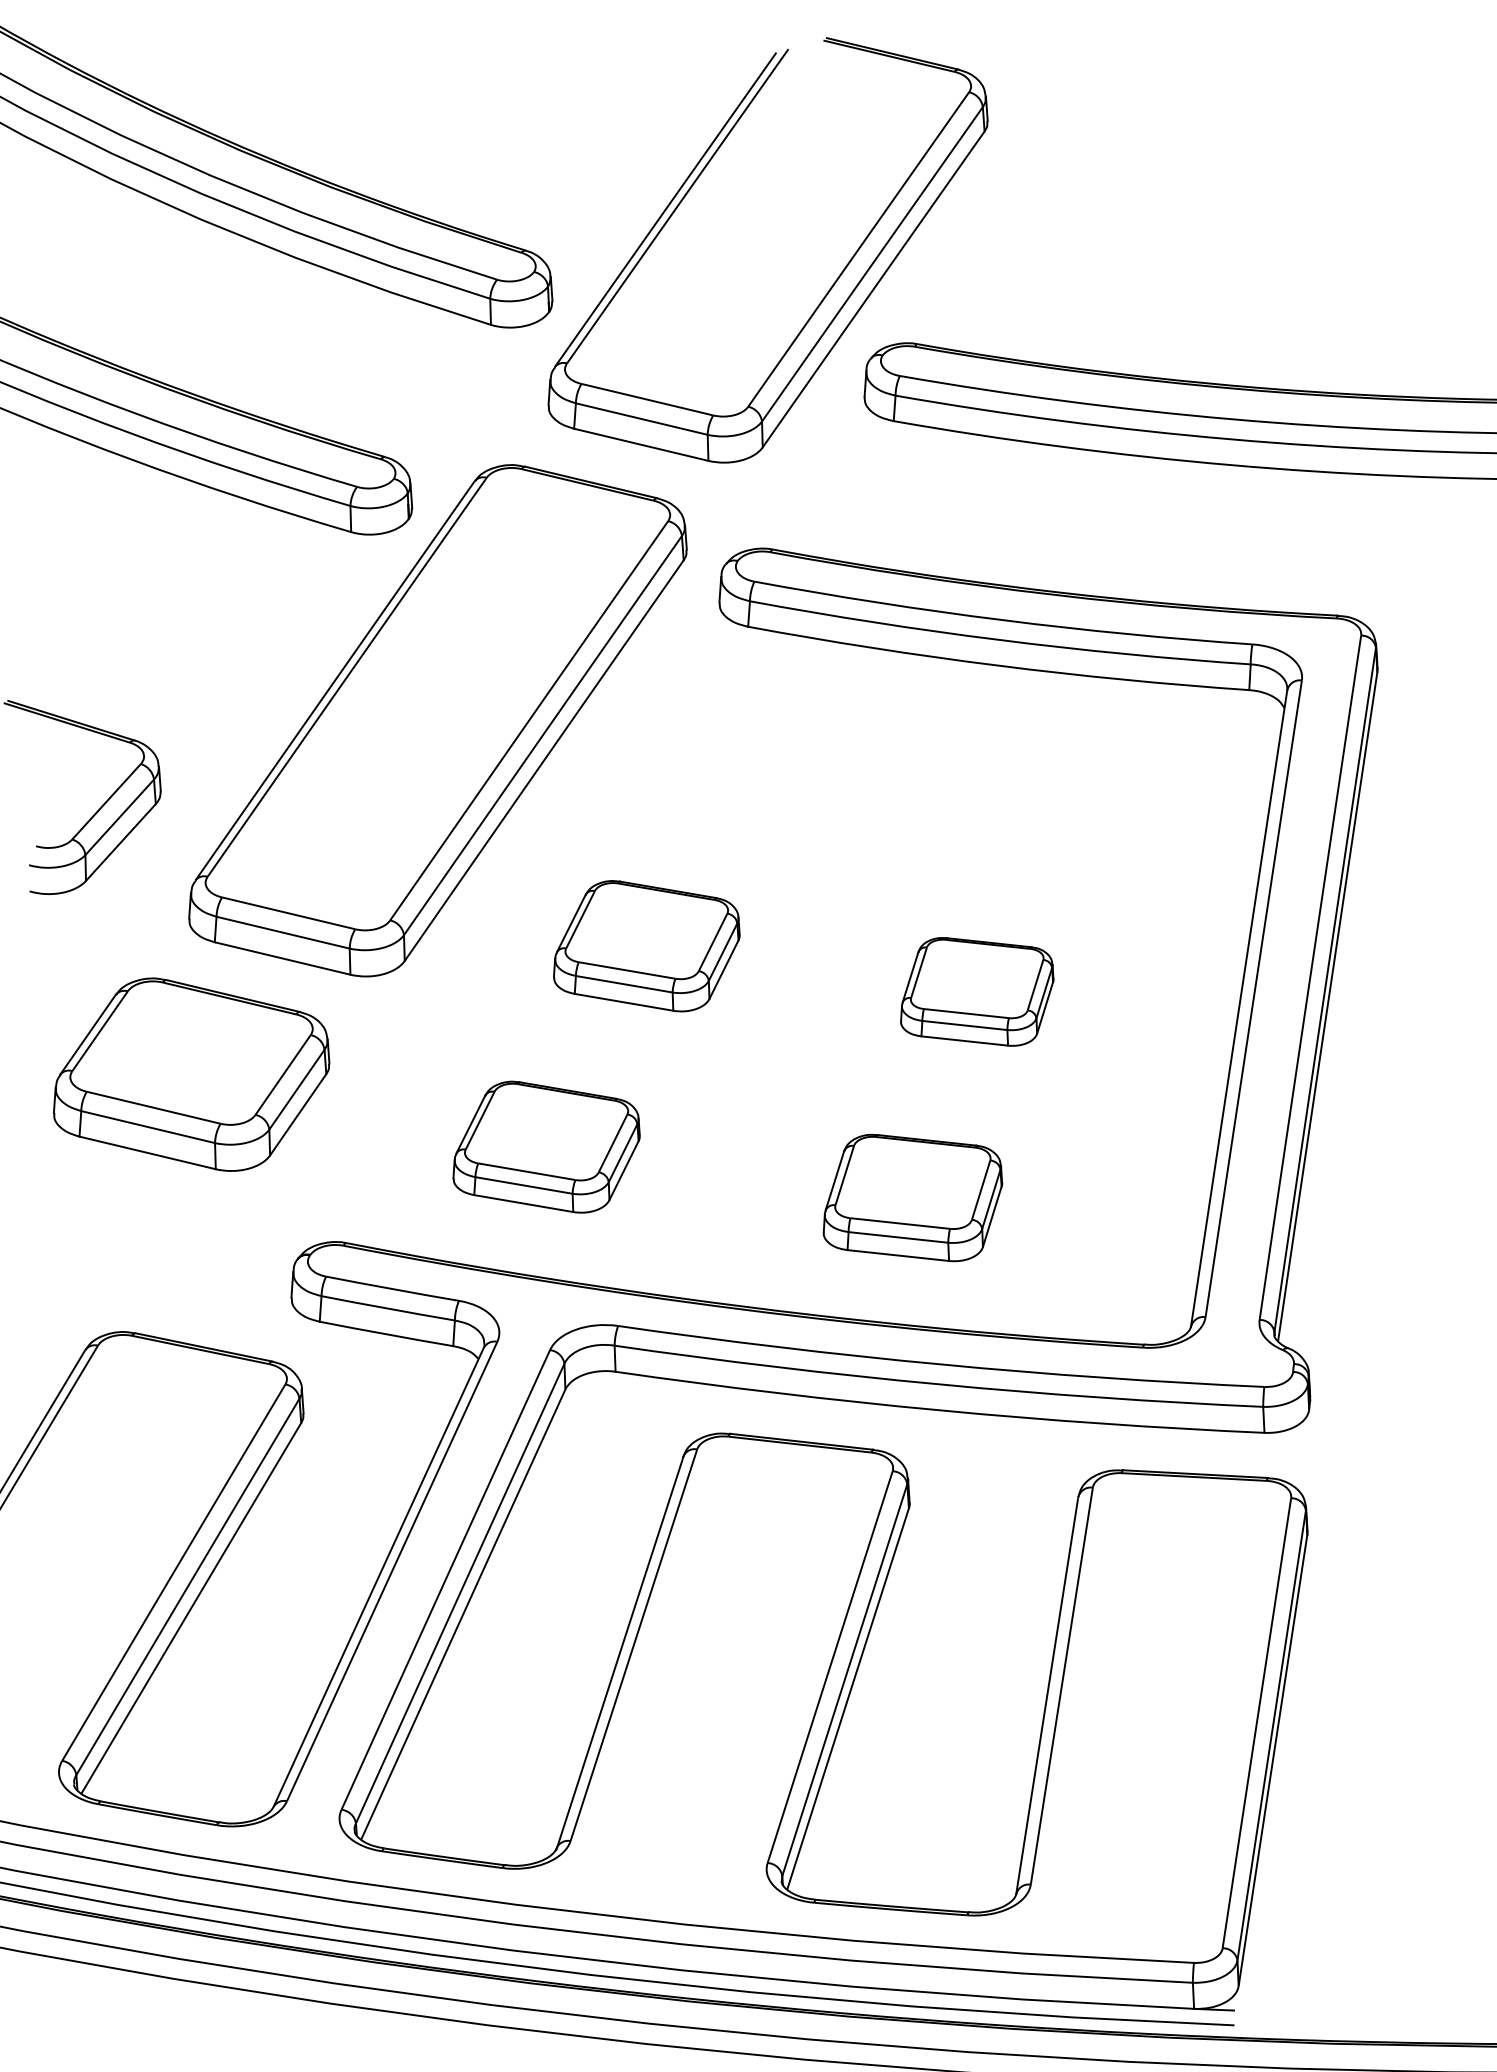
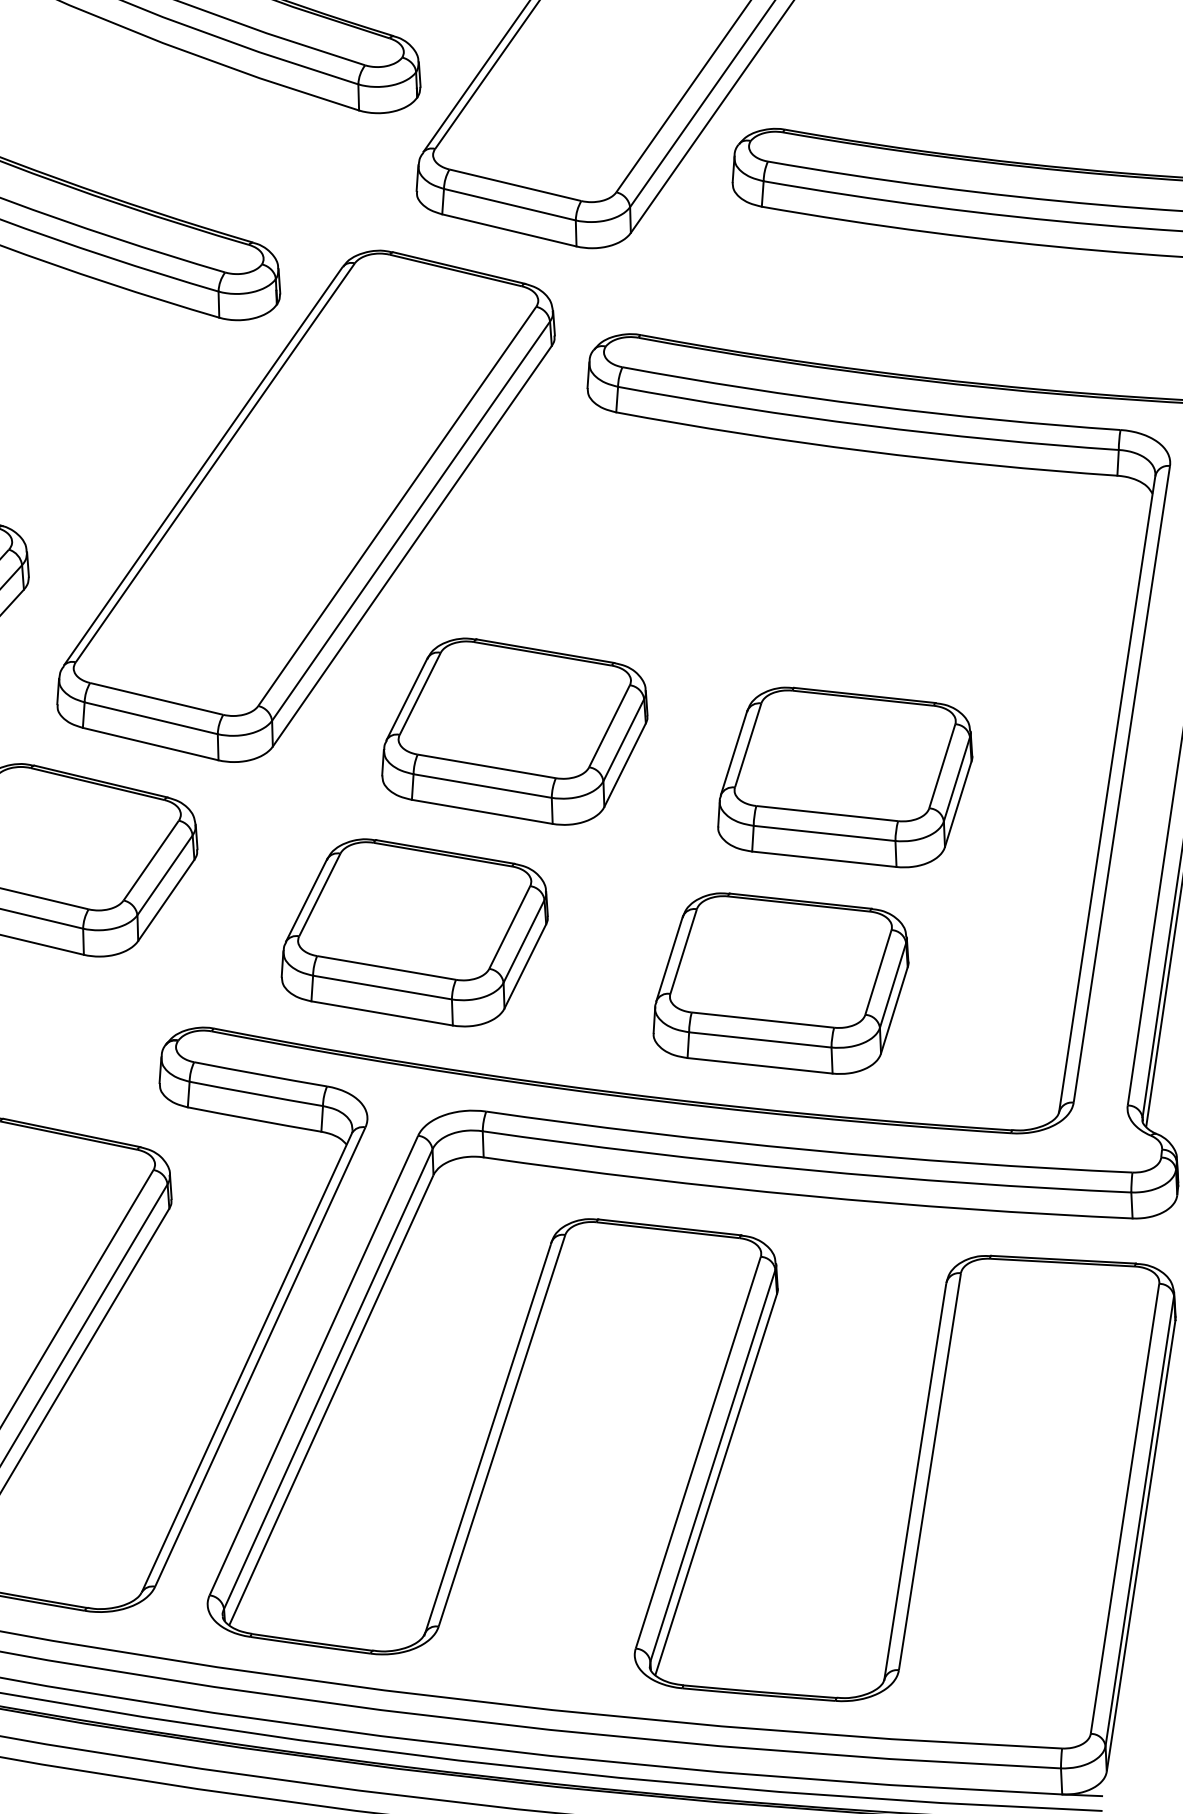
part: (646, 946) -> (514, 732), size x1.43
part: (977, 991) -> (845, 777), size x1.67
part: (546, 1146) -> (414, 932), size x1.43
part: (912, 1197) -> (780, 983), size x1.43

